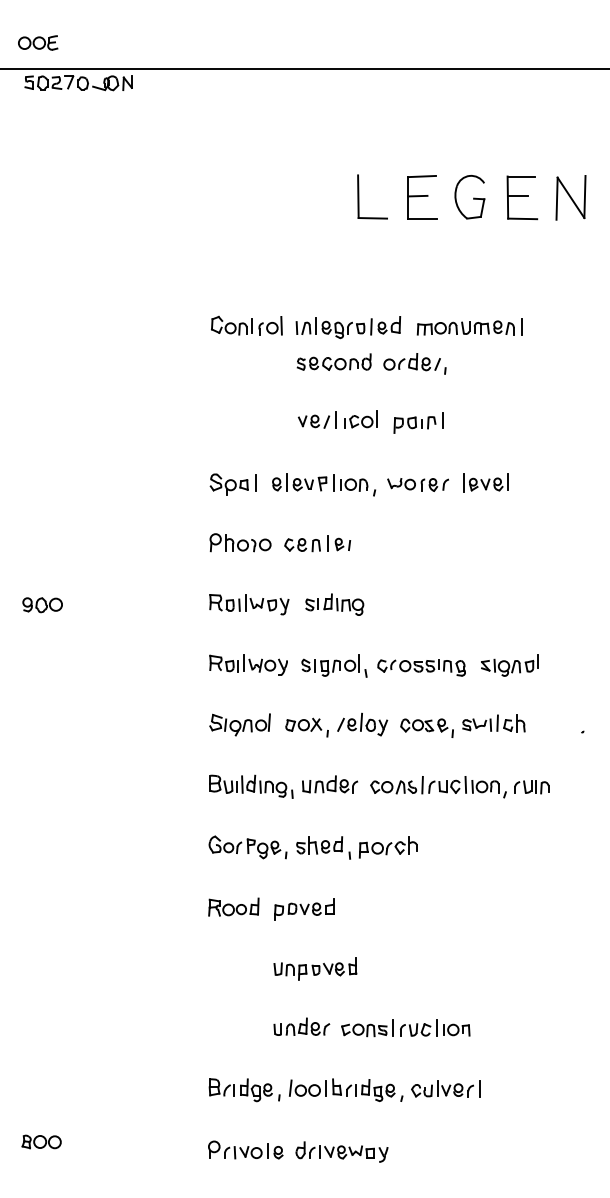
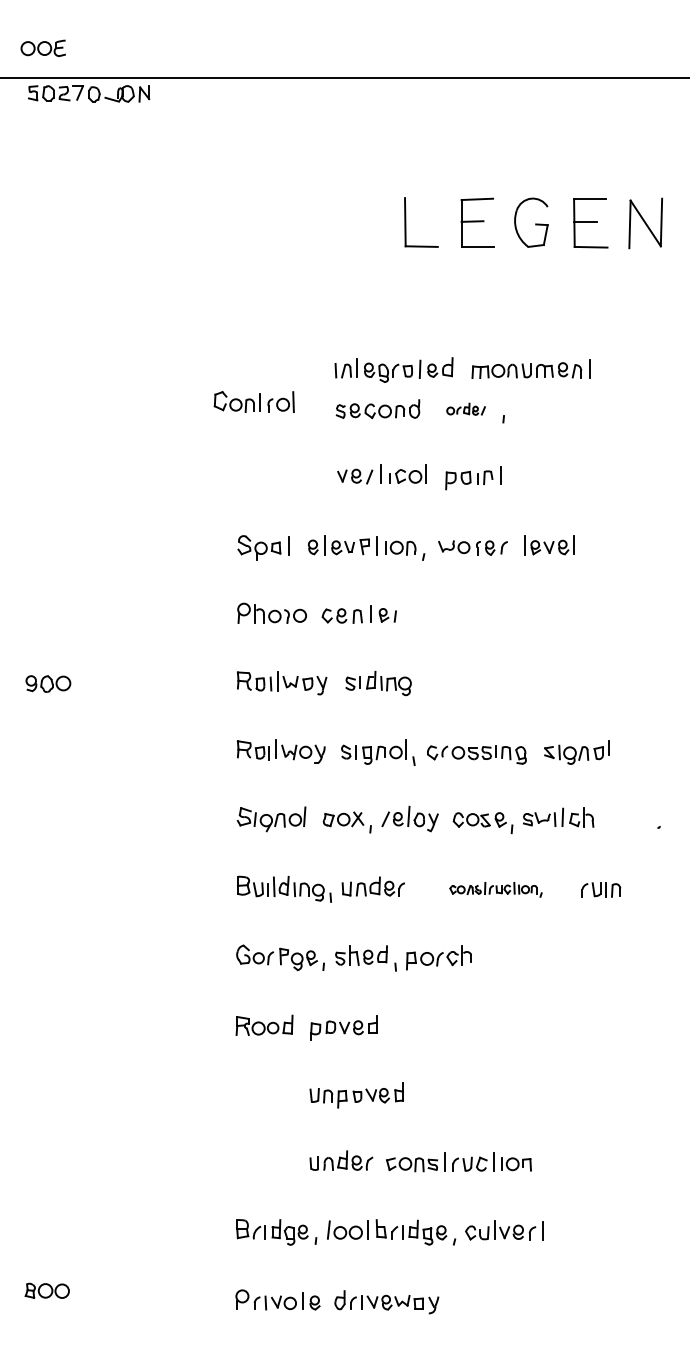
part: (246, 325) -> (253, 401), moved
part: (411, 362) -> (465, 409), size x0.6
part: (438, 786) -> (495, 889), size x0.6

